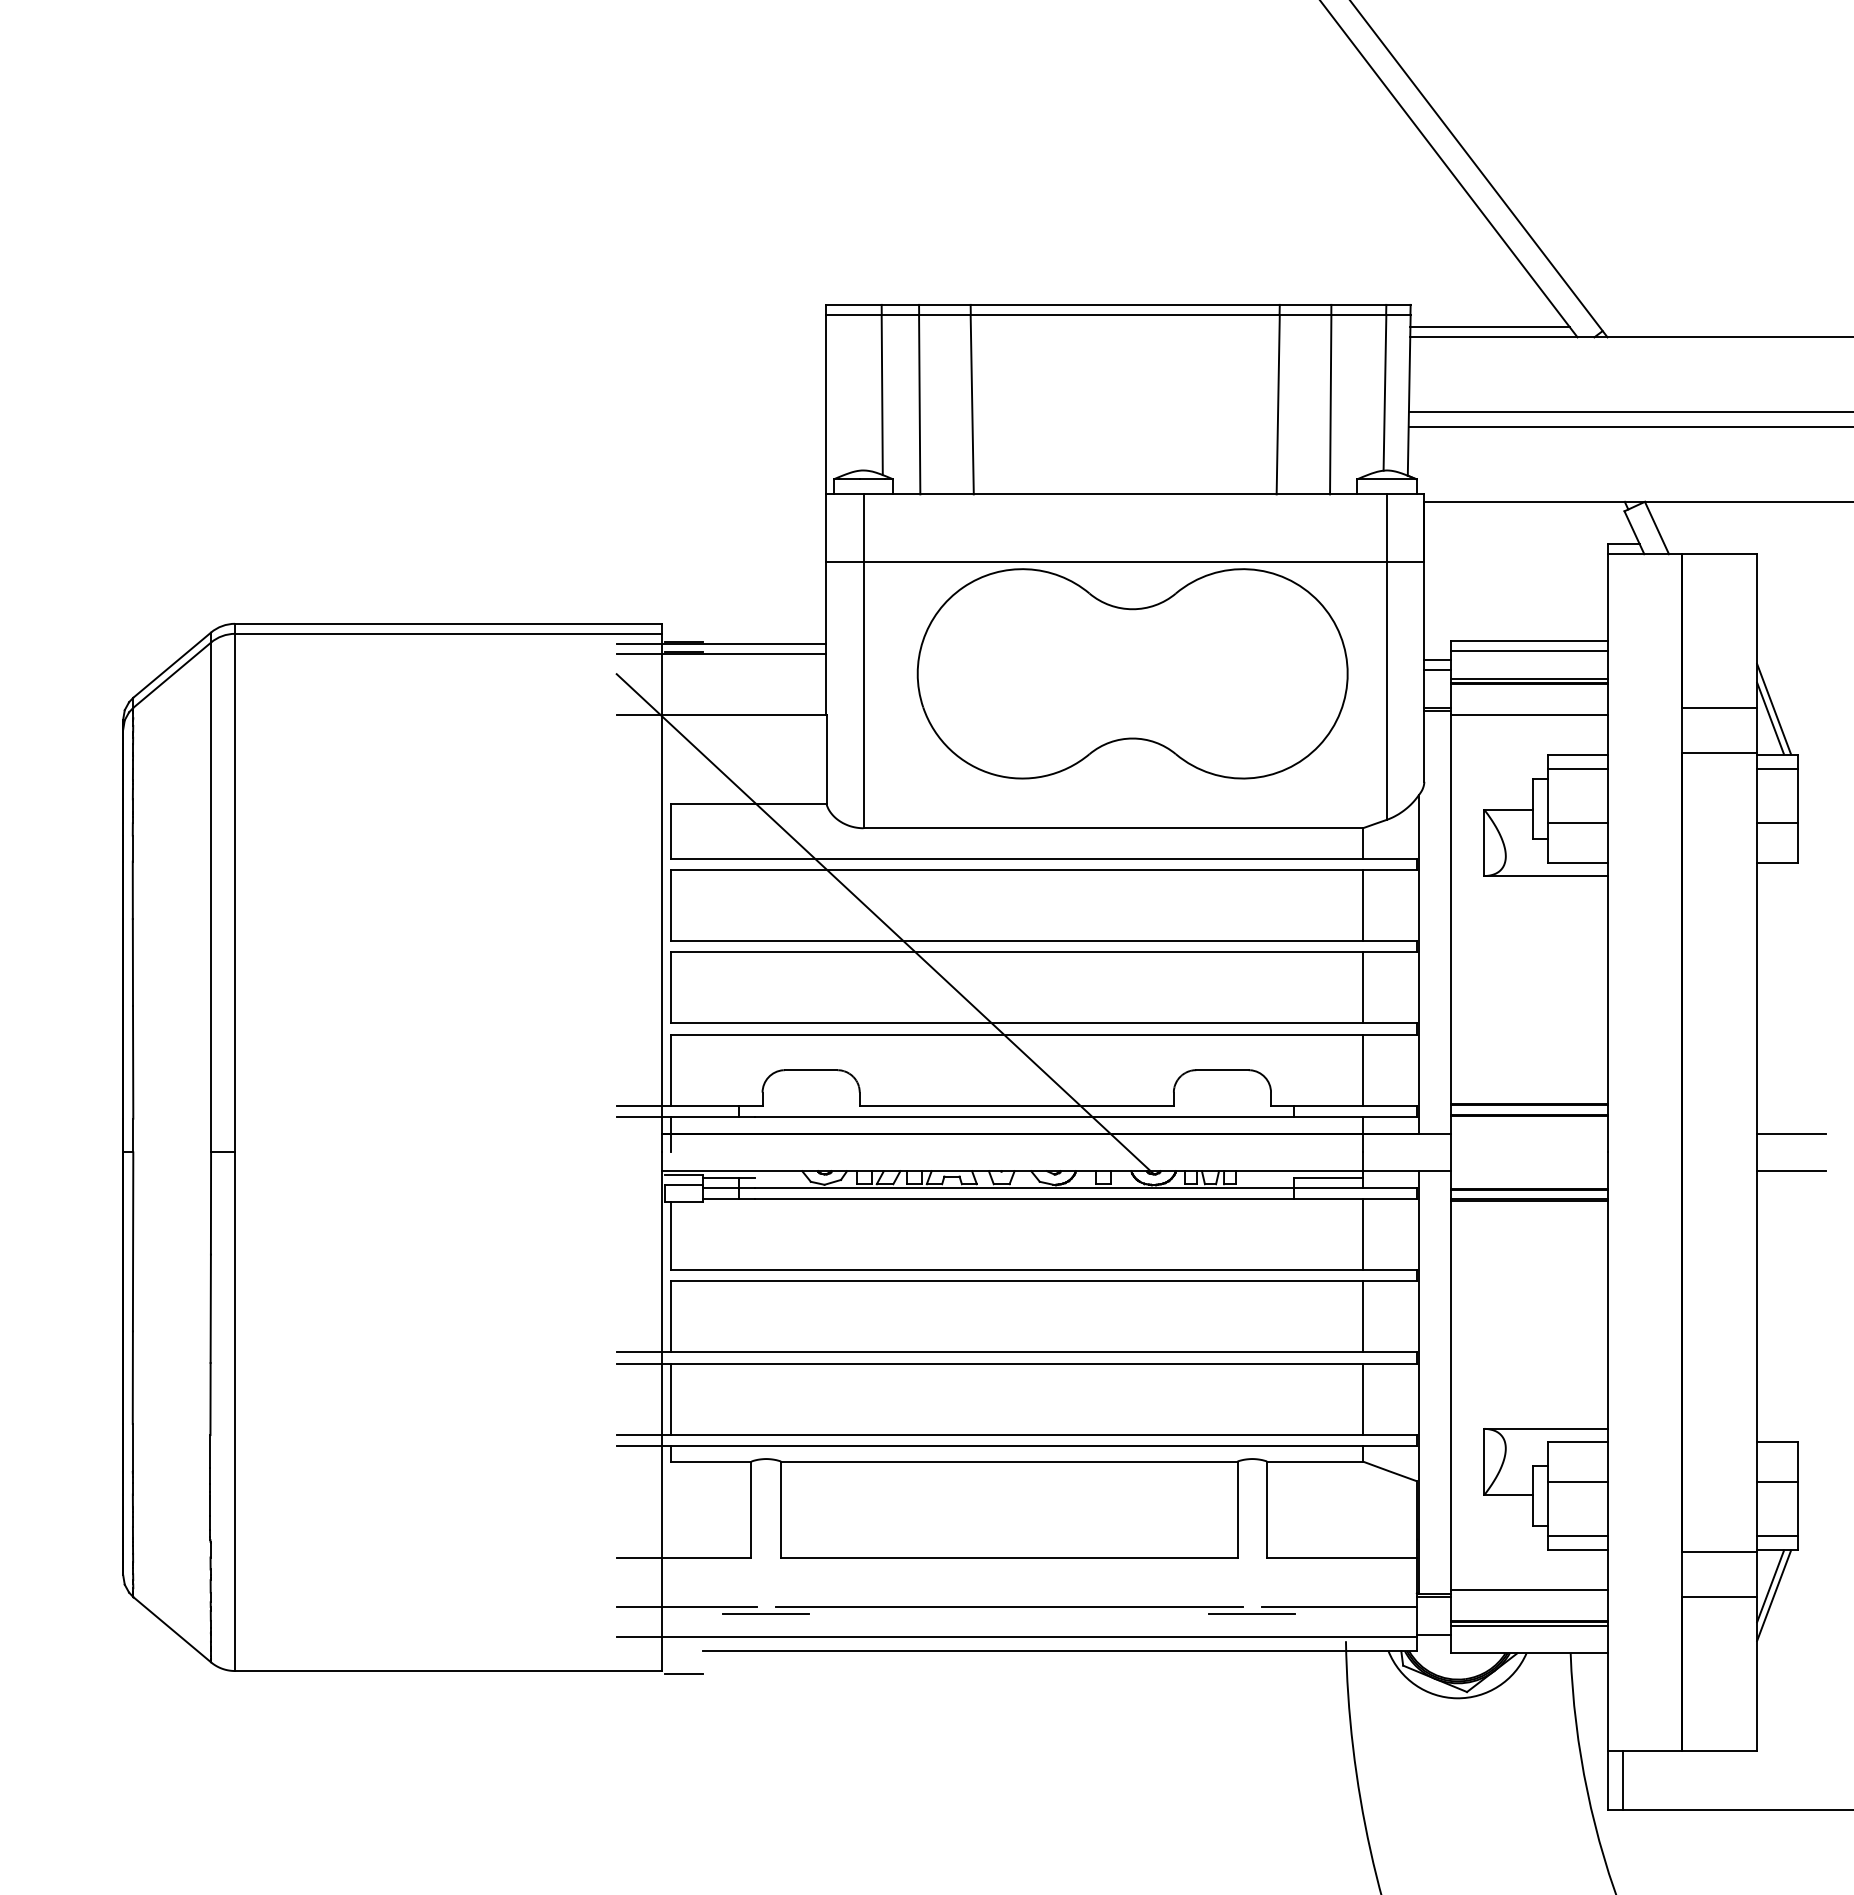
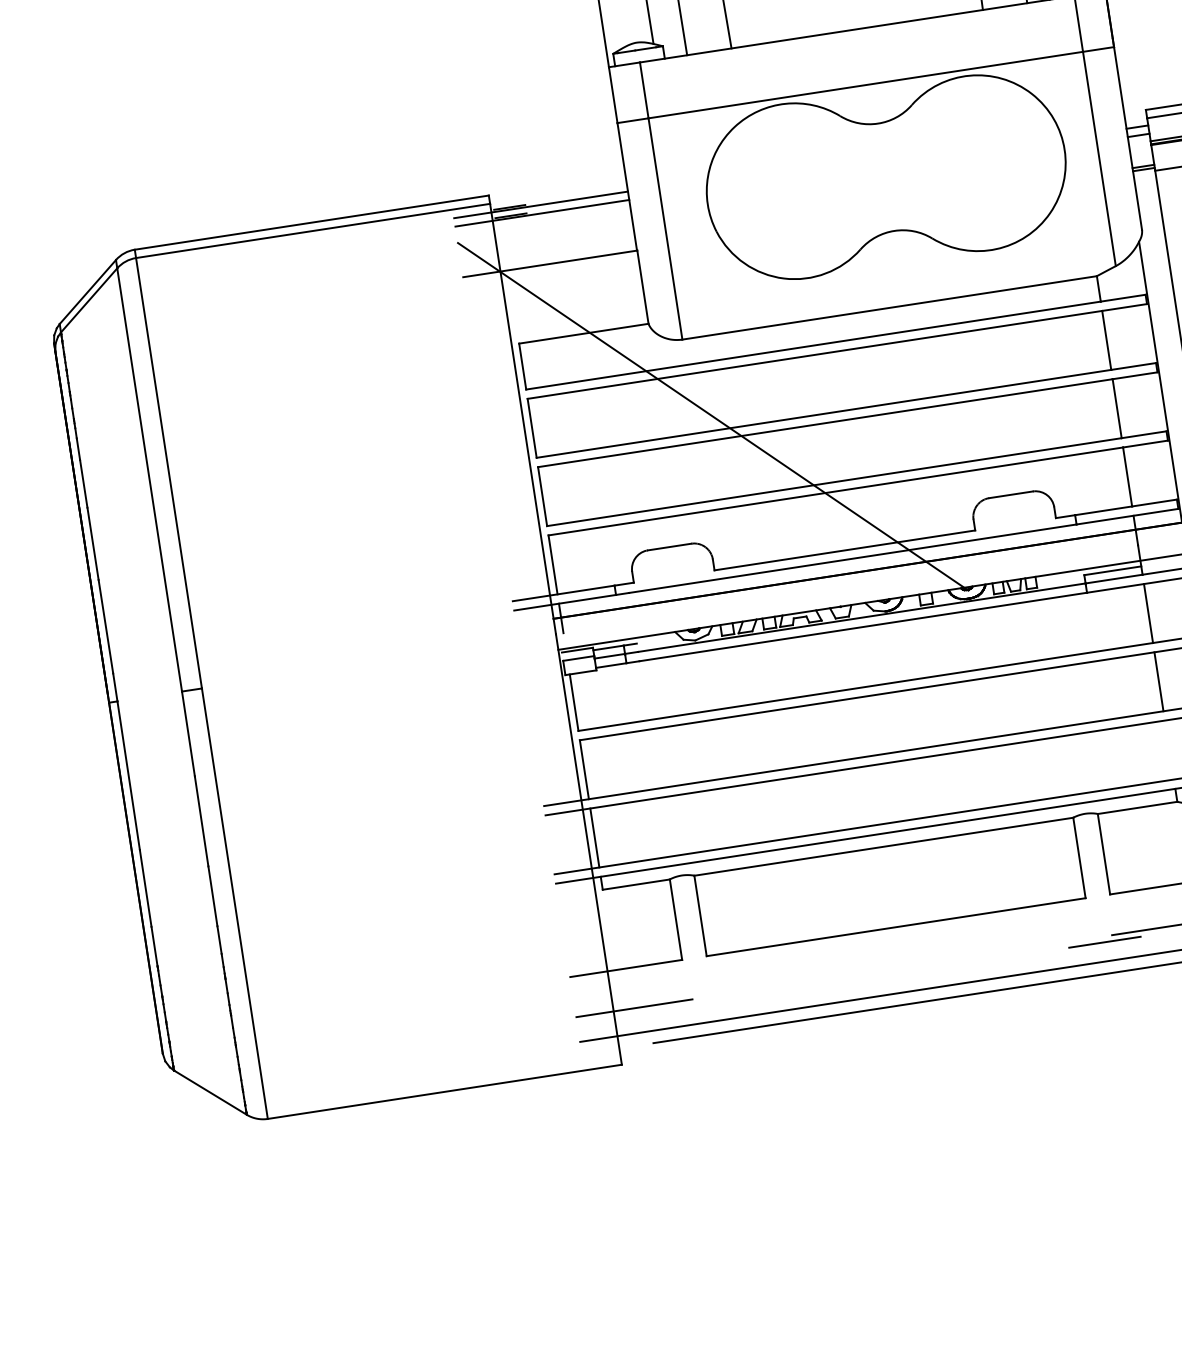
line: (1362, 1398) -> (1169, 749), removed
line: (1009, 1606) -> (902, 967), removed
line: (766, 1613) -> (701, 1003), removed
line: (683, 1673) -> (640, 1064), removed

